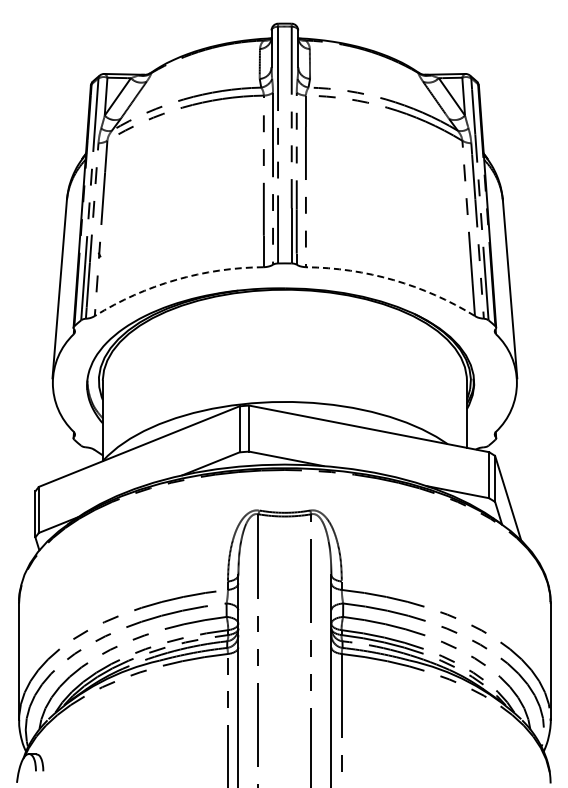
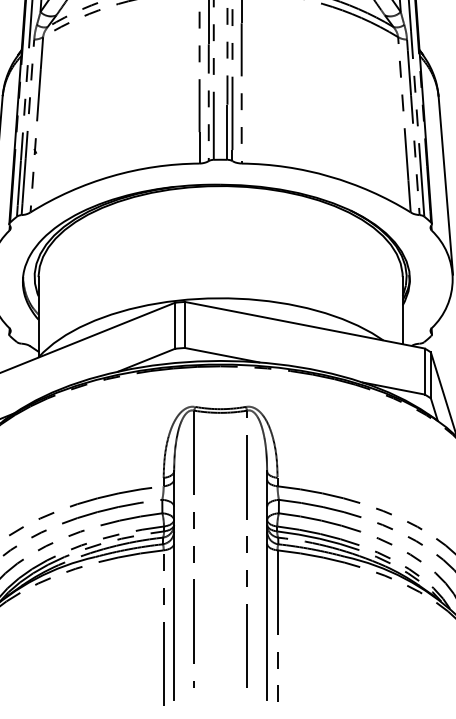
arc: (175, 279) -> (111, 175), dashed -> solid
arc: (393, 280) -> (329, 176), dashed -> solid

